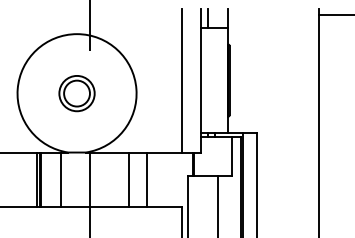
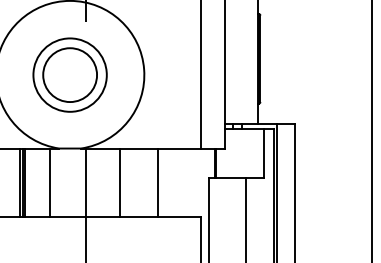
part: (76, 93) -> (69, 74), size x1.67
line: (129, 179) -> (120, 182), moved

